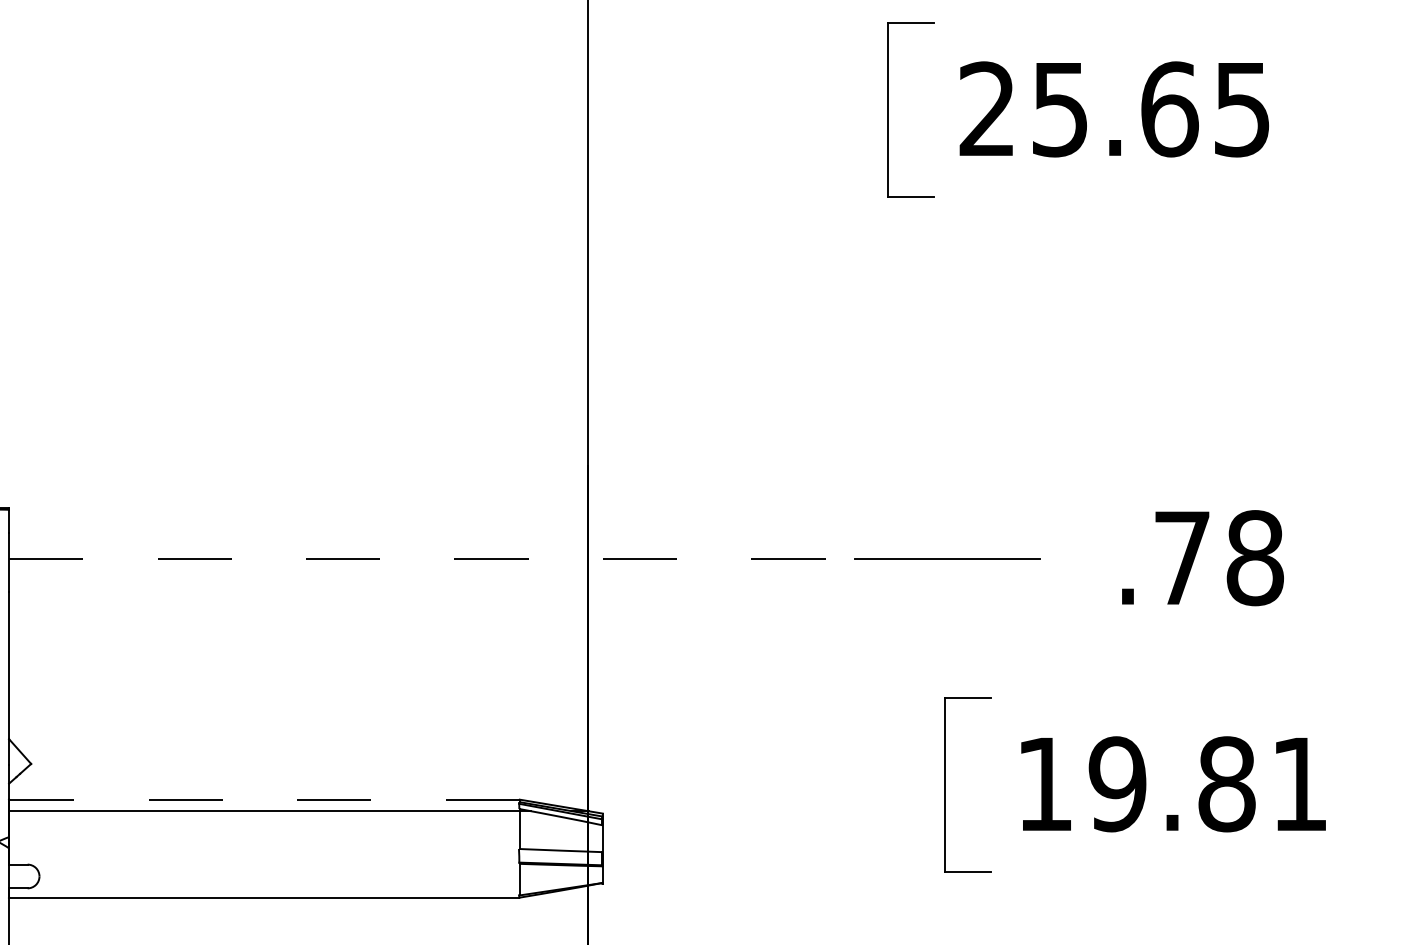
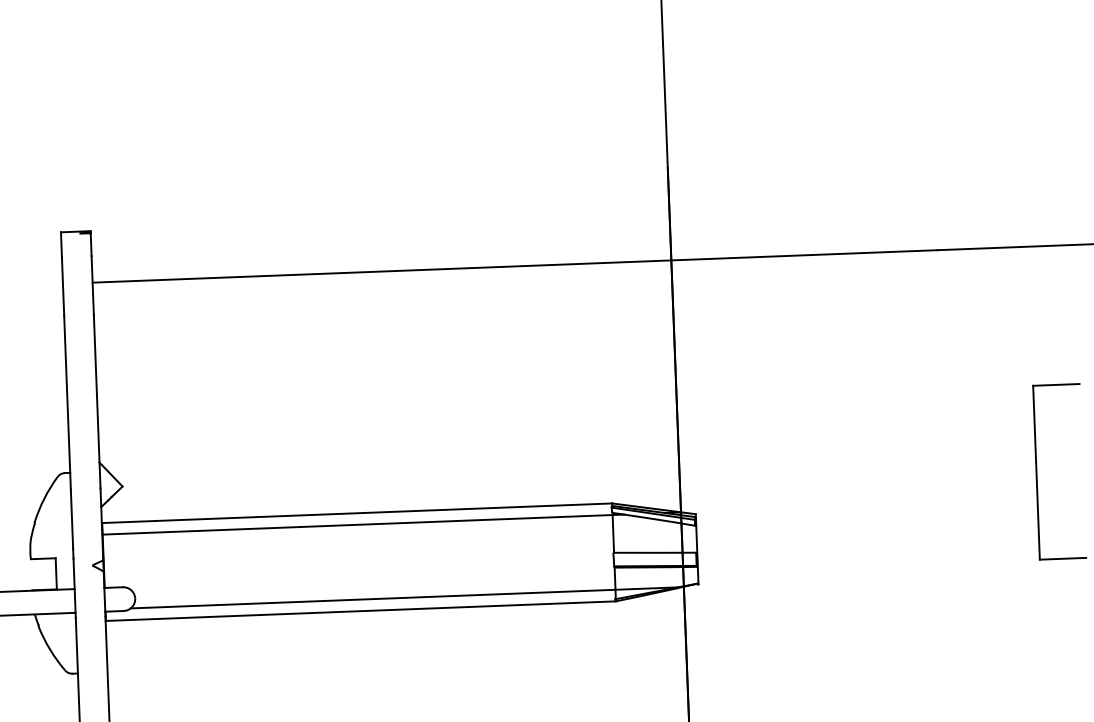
line: (431, 559) -> (514, 266), dashed -> solid
line: (264, 799) -> (357, 513), dashed -> solid
line: (308, 886) -> (404, 598), added

